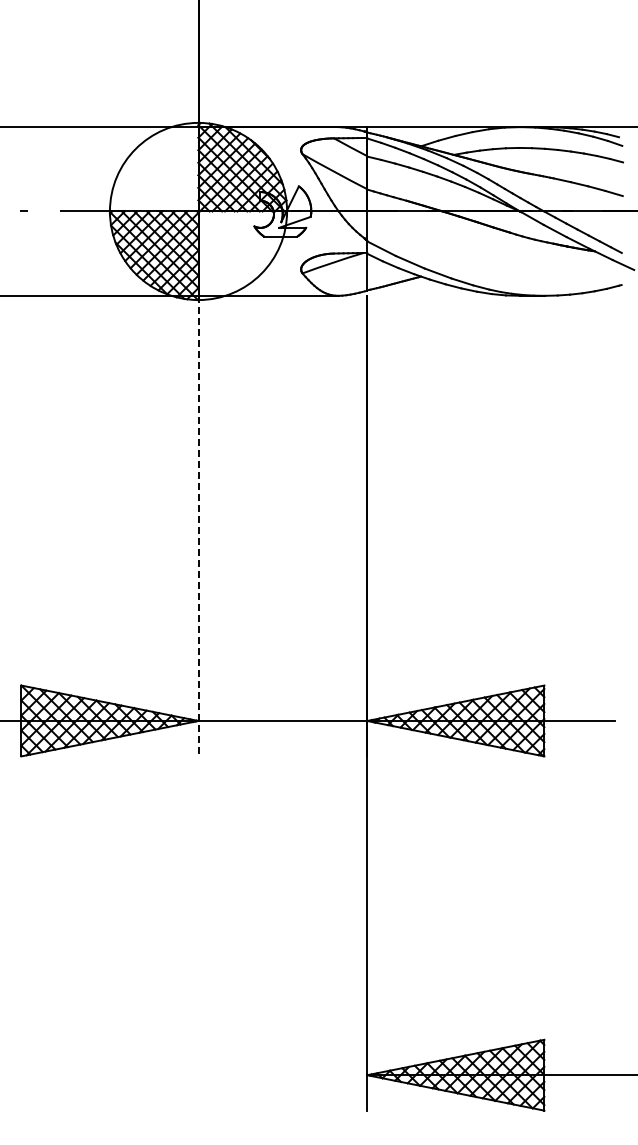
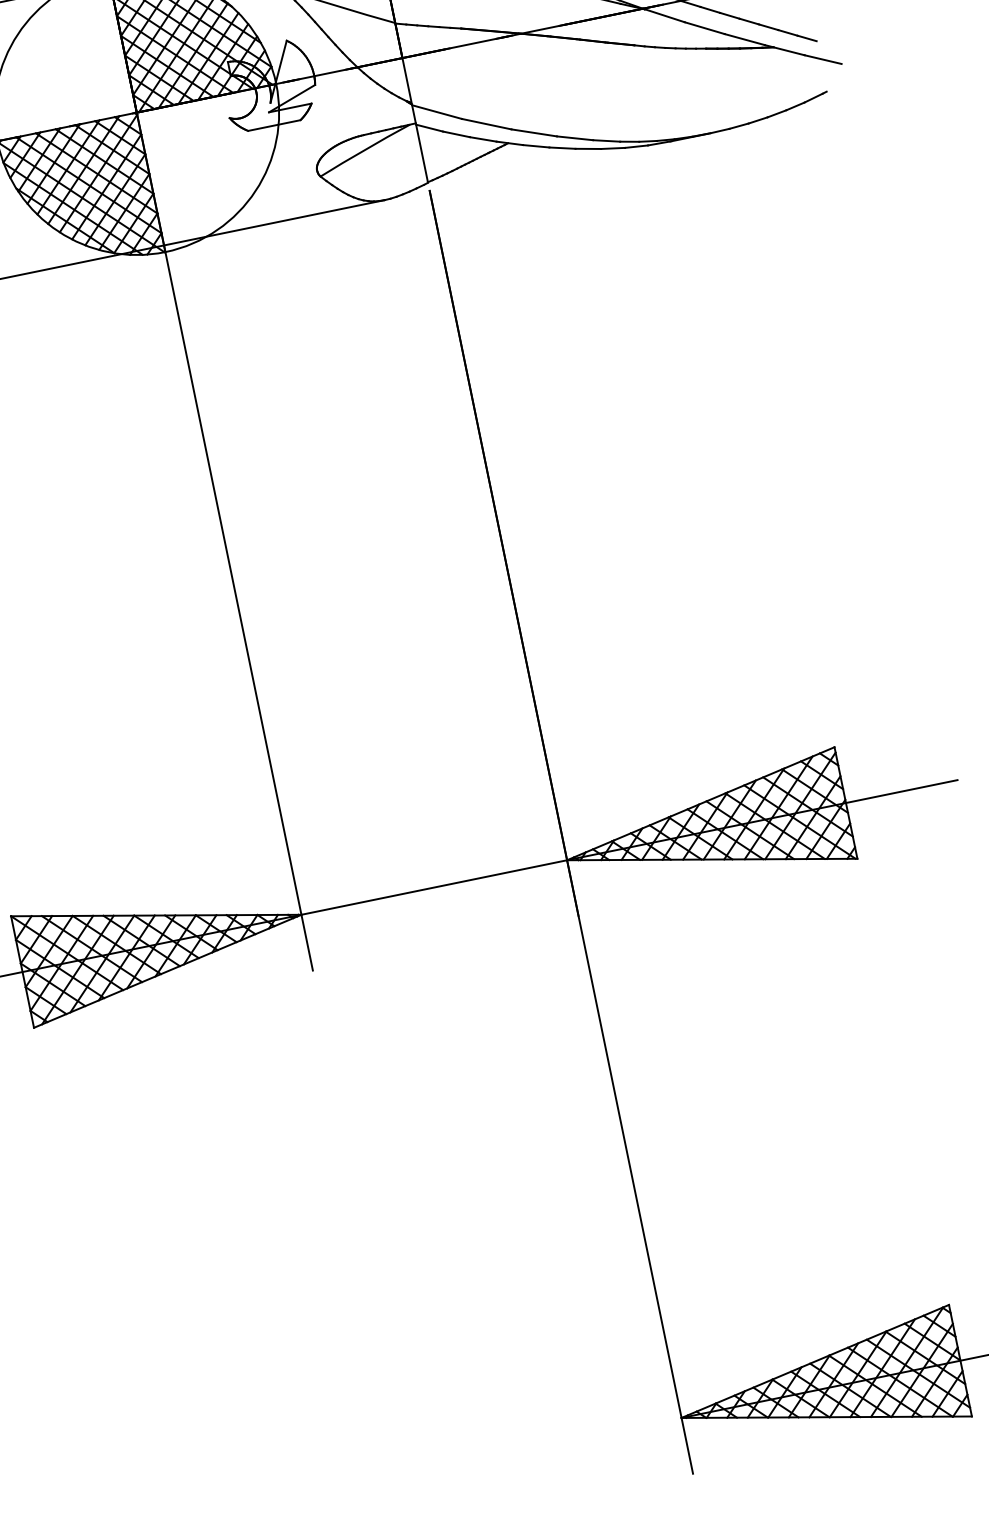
line: (198, 526) -> (238, 608), dashed -> solid

